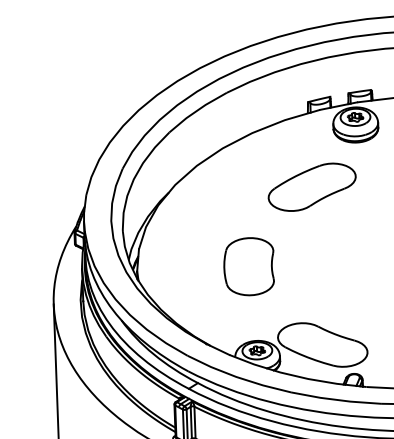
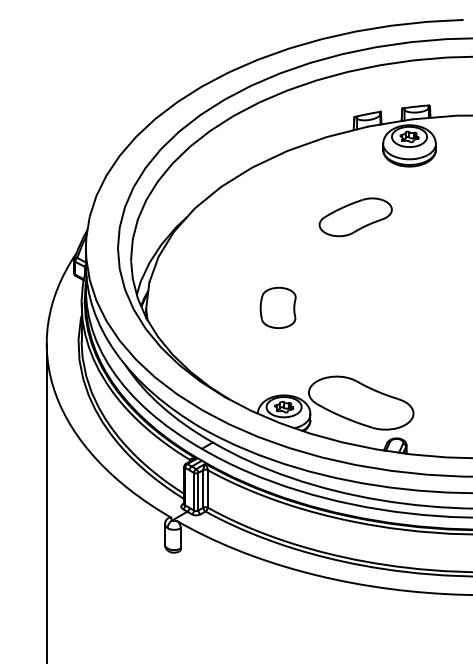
part: (312, 187) -> (355, 217), size x0.7
part: (249, 266) -> (278, 307), size x0.6

